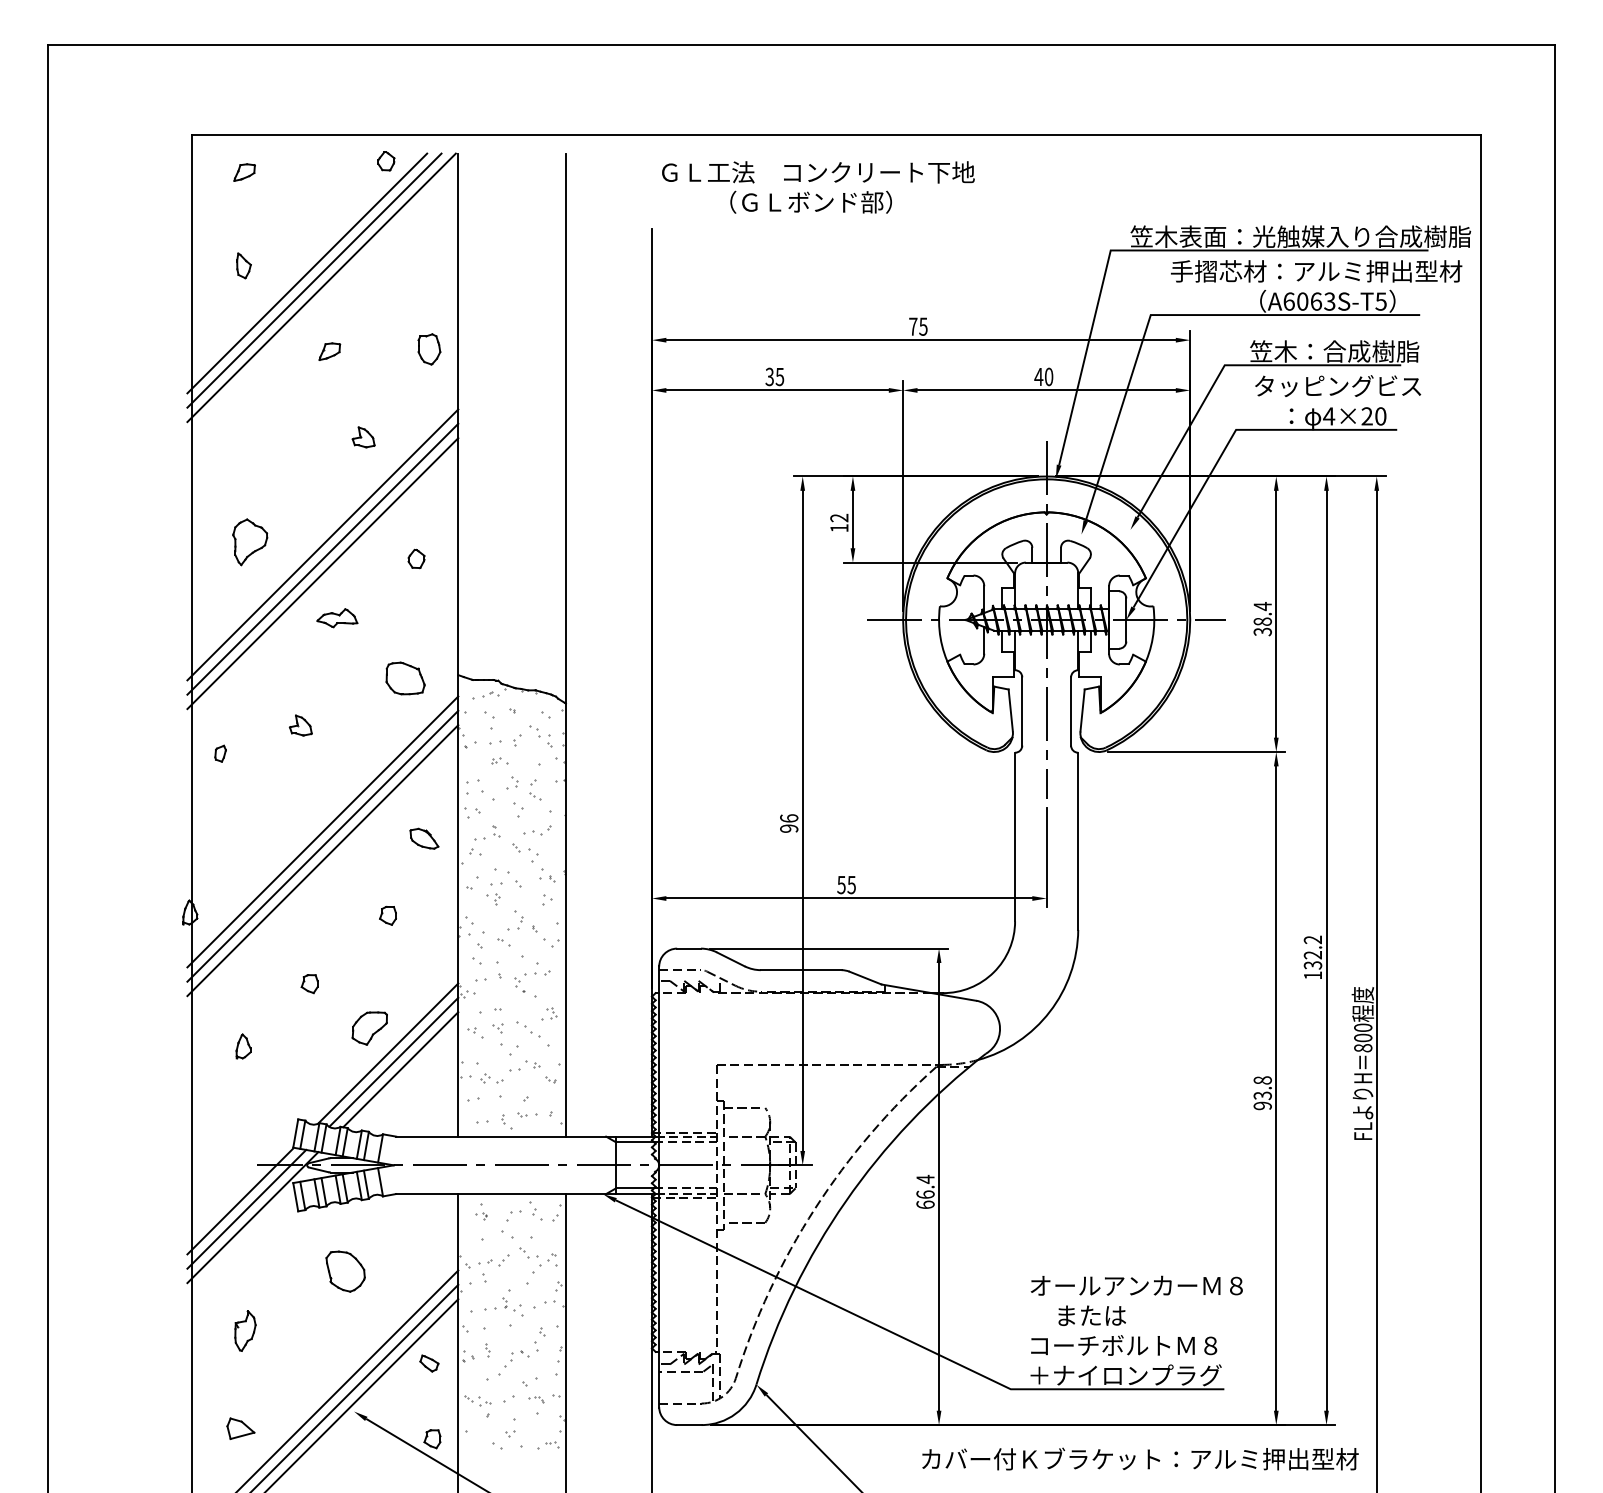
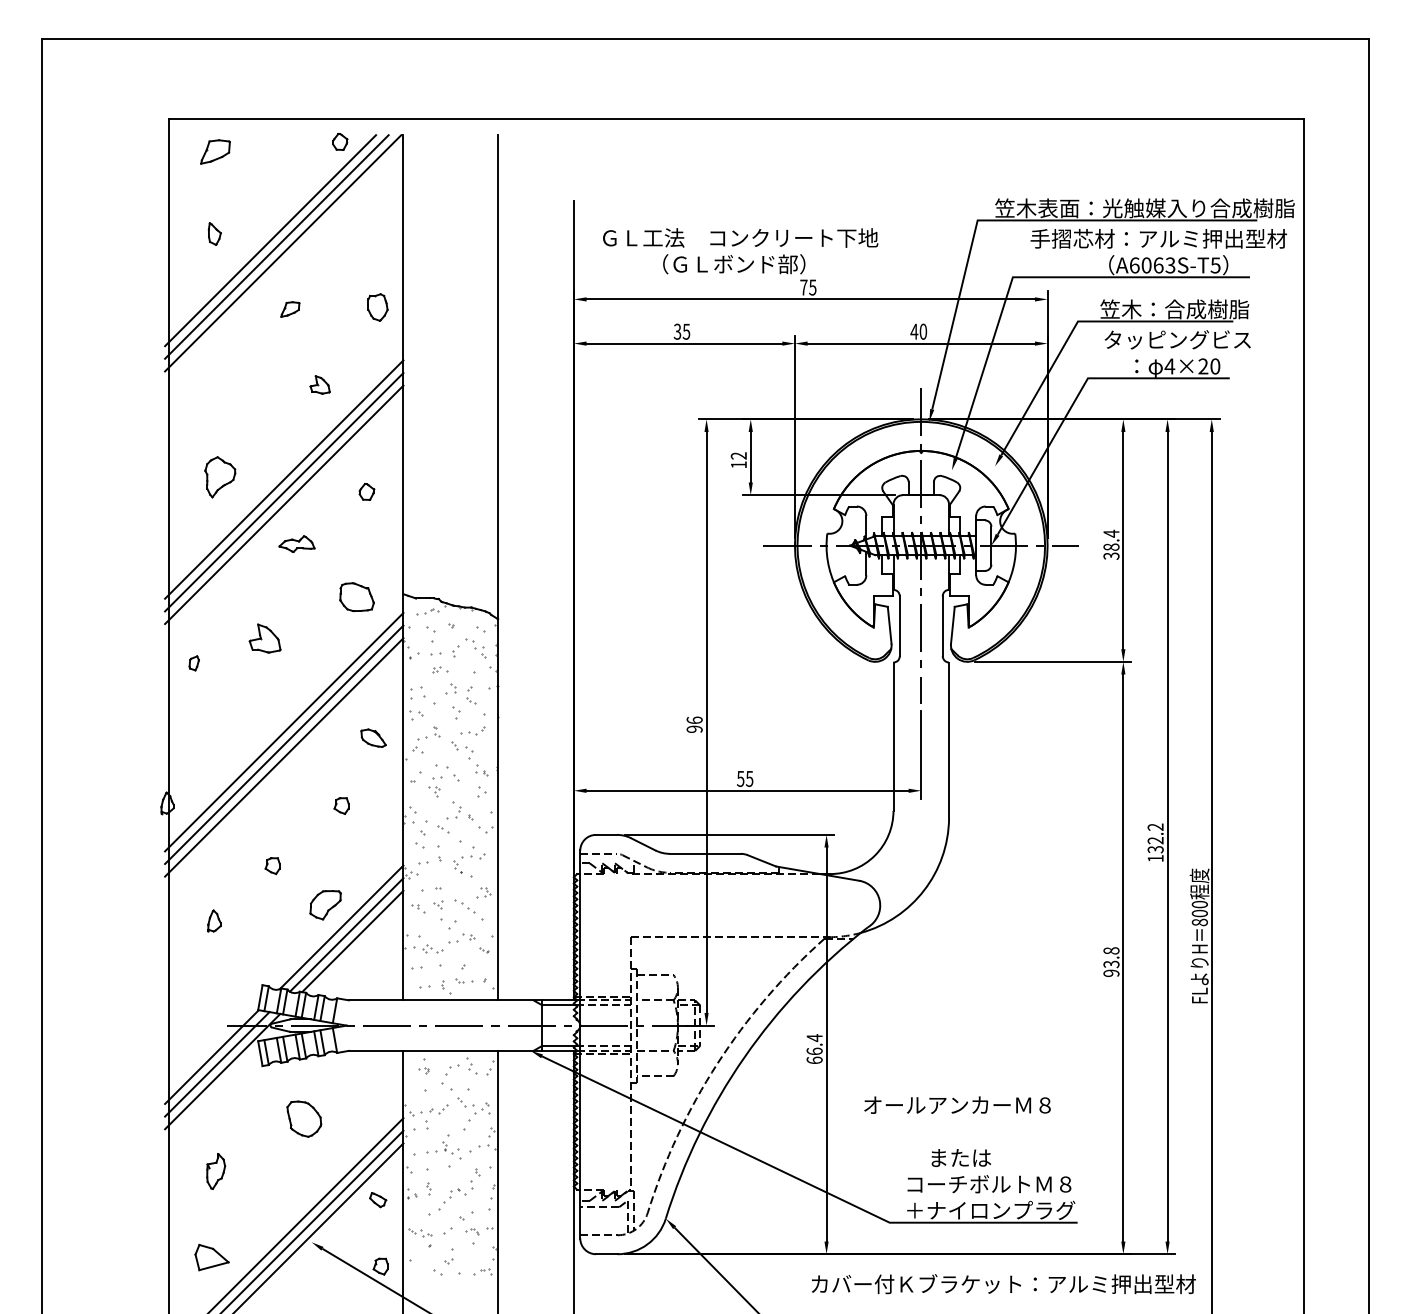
part: (244, 172) -> (215, 151), size x1.6
text: (818, 187) -> (740, 251), moved
part: (300, 725) -> (264, 638), size x1.6
text: (1136, 1285) -> (957, 1104), moved
part: (240, 1428) -> (211, 1257), size x1.4

